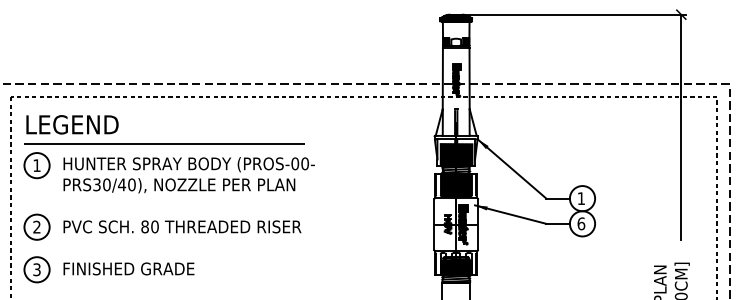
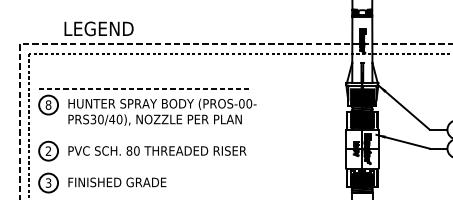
text: (72, 124) -> (99, 28), moved
line: (164, 144) -> (143, 89), solid -> dashed
text: (36, 165) -> (48, 105), 1 -> 8

